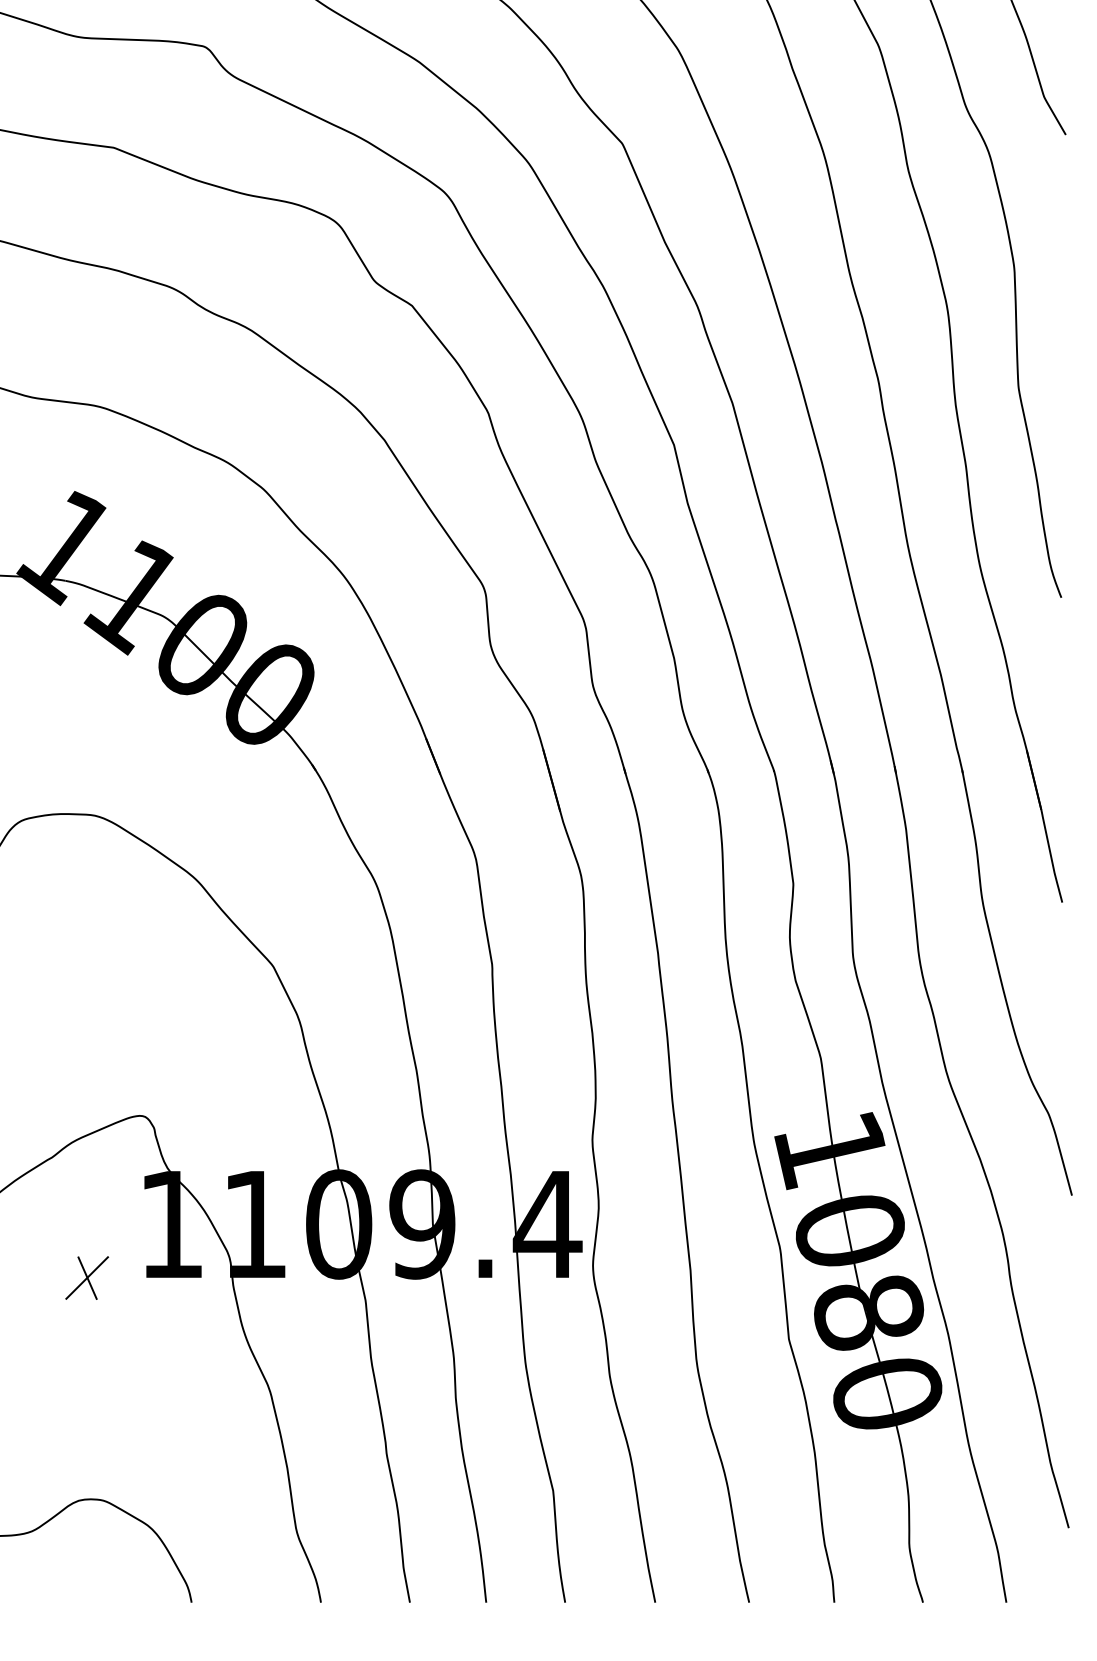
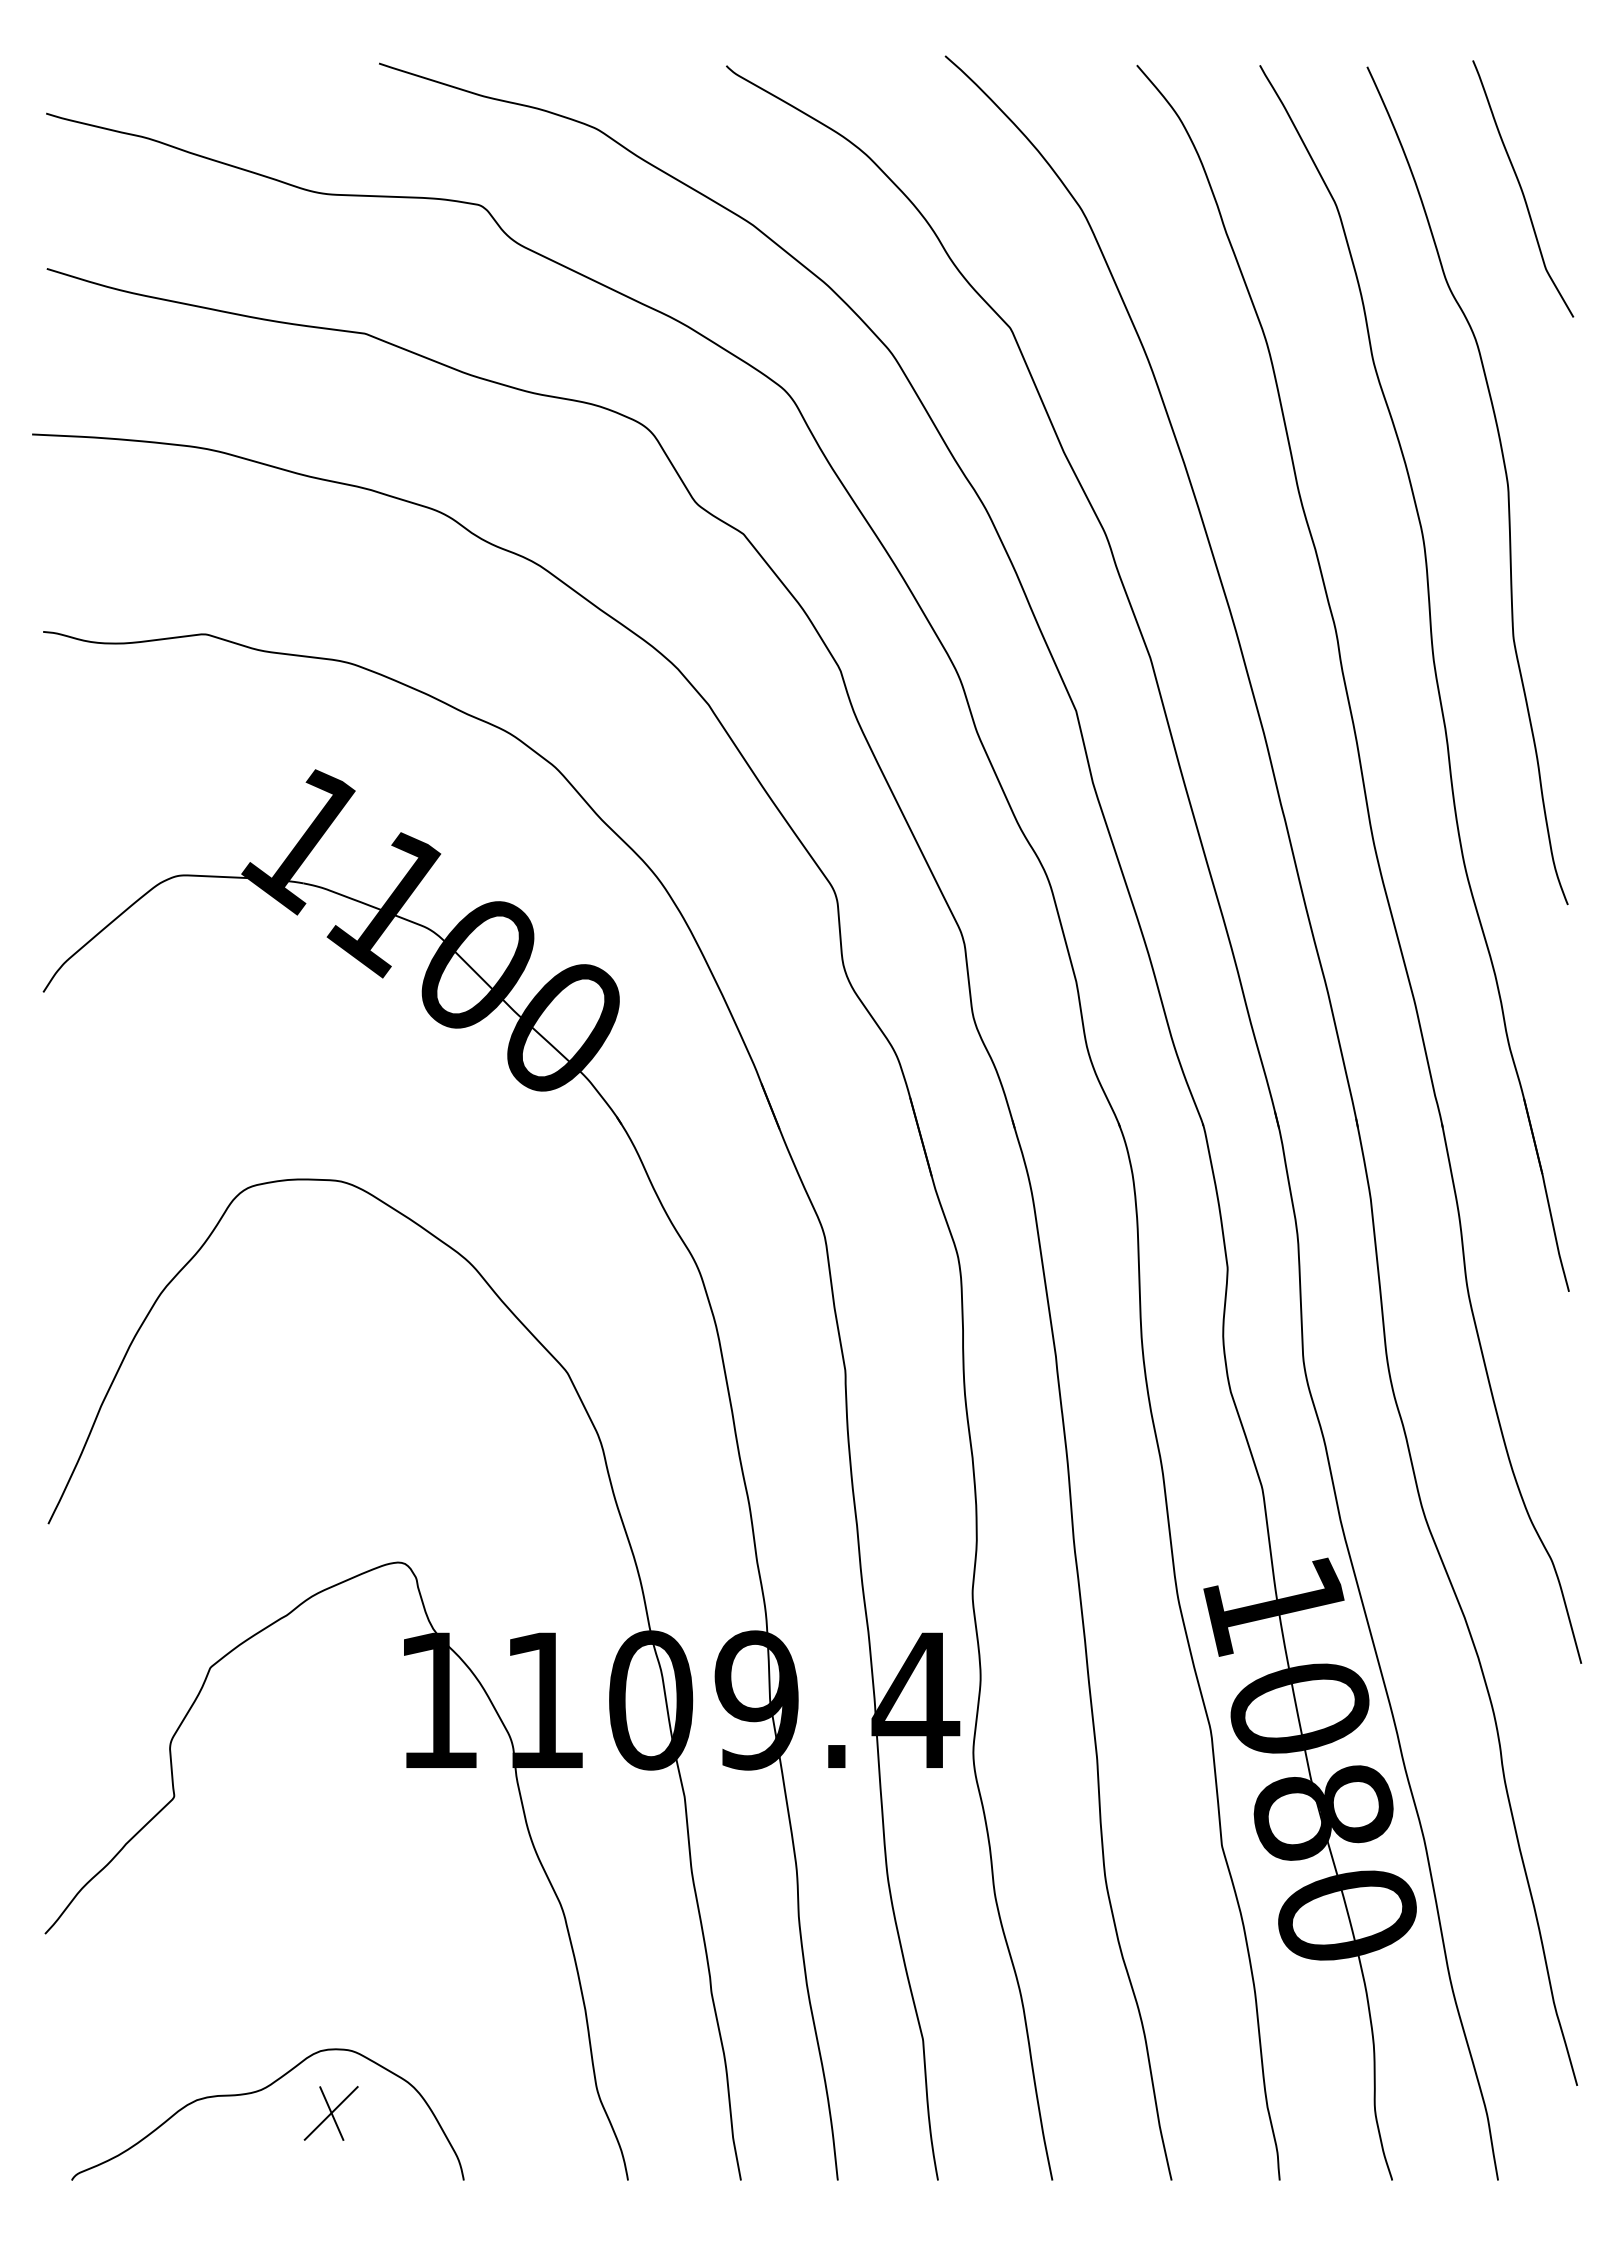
part: (86, 1278) -> (330, 2113), moved

